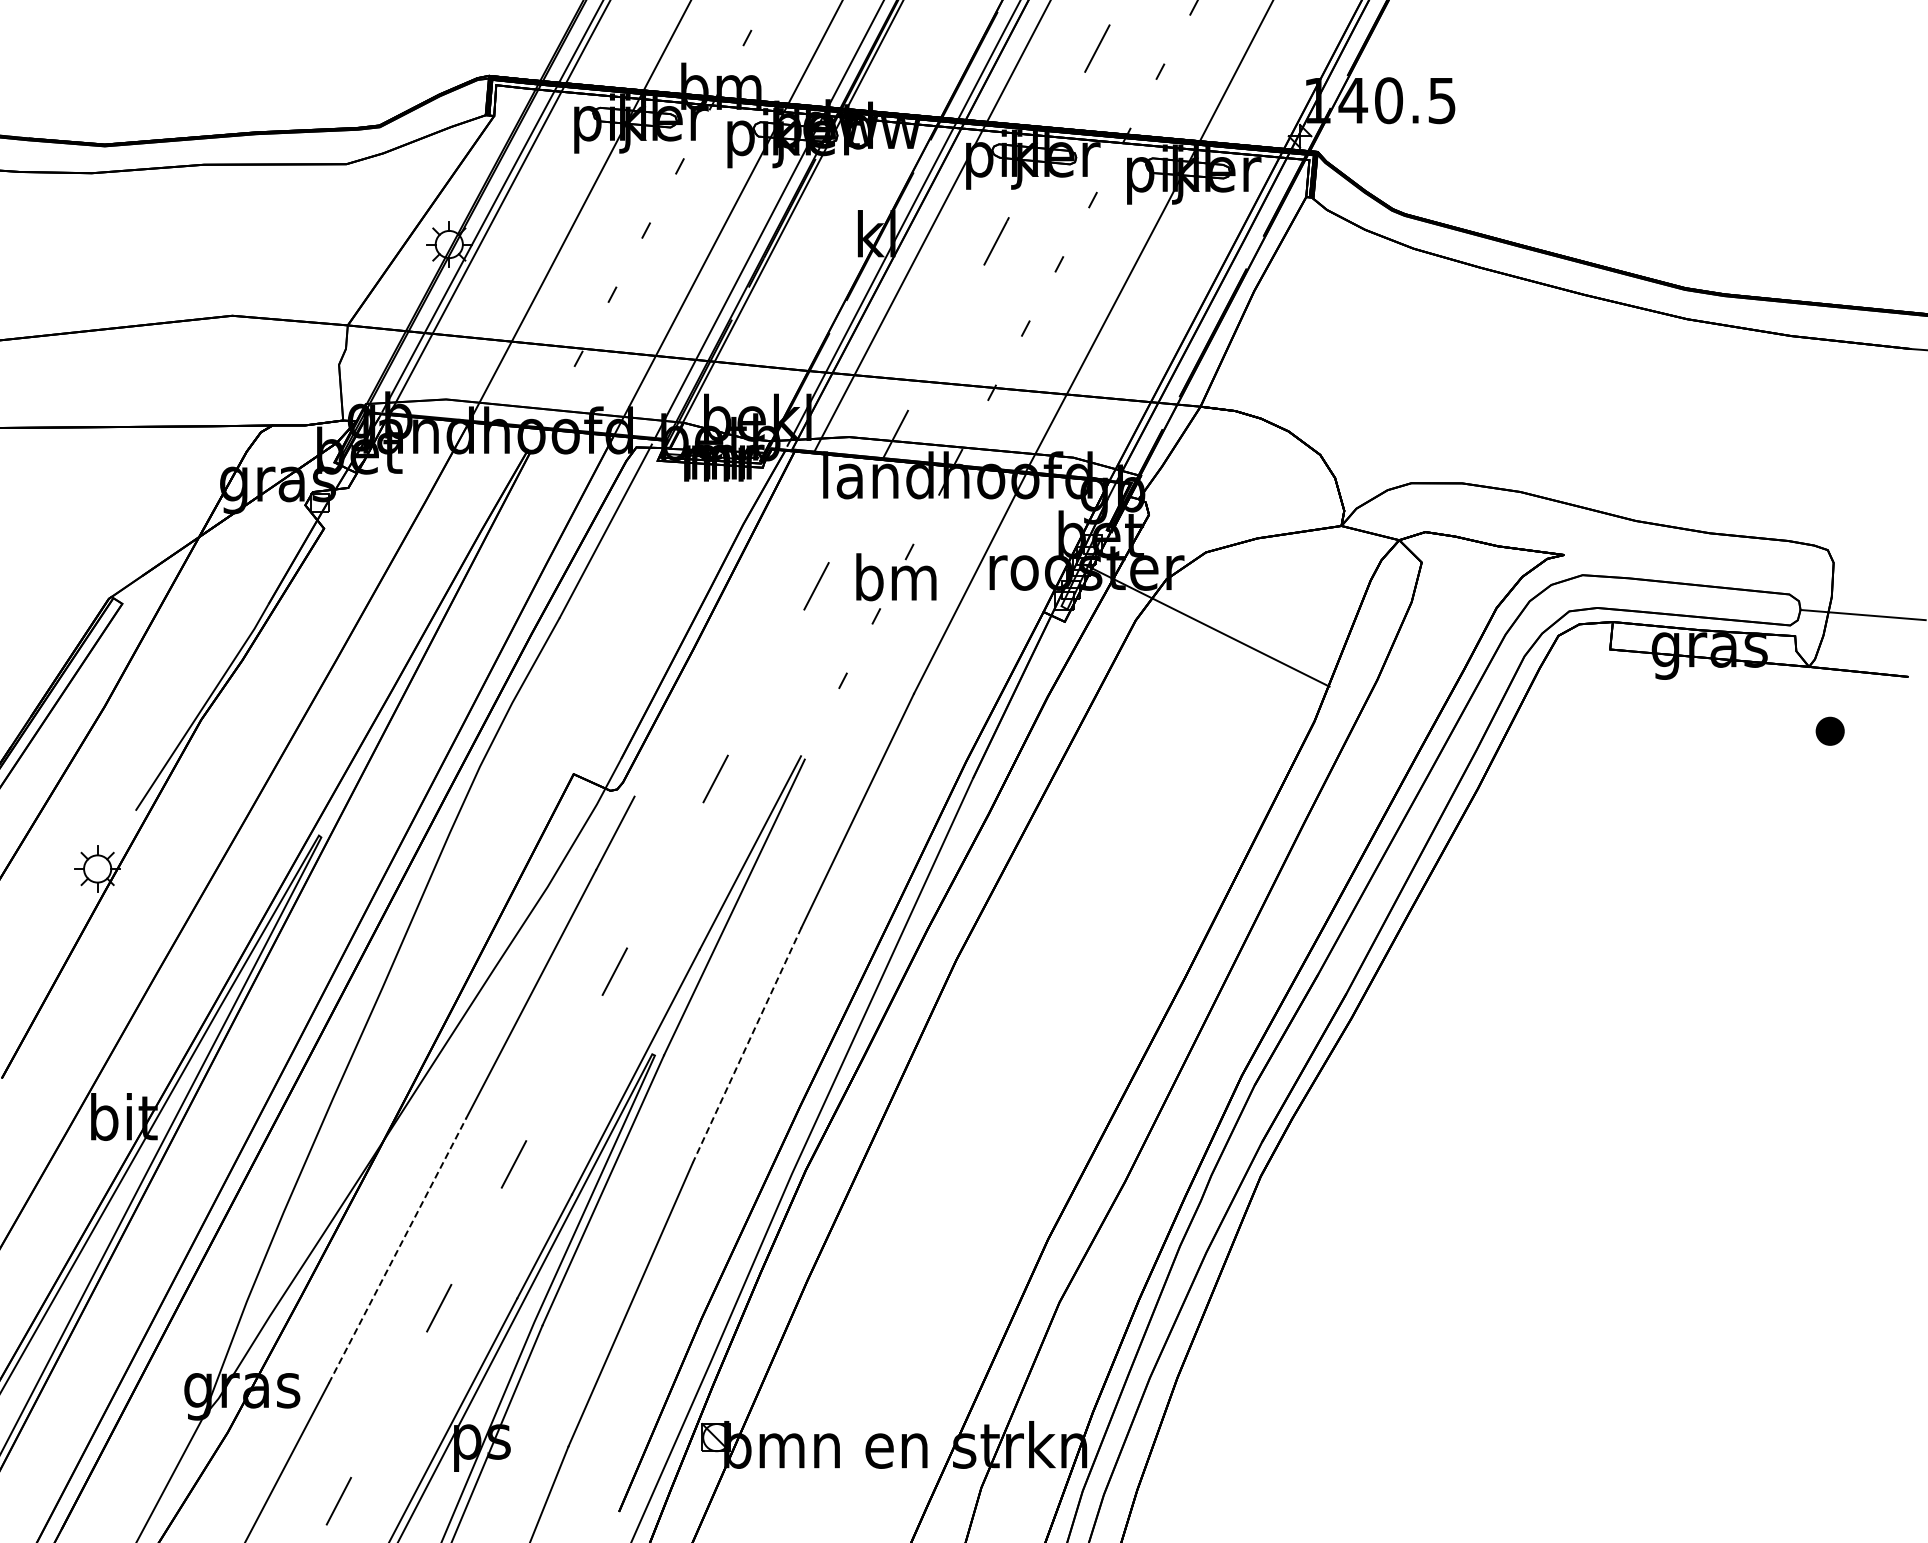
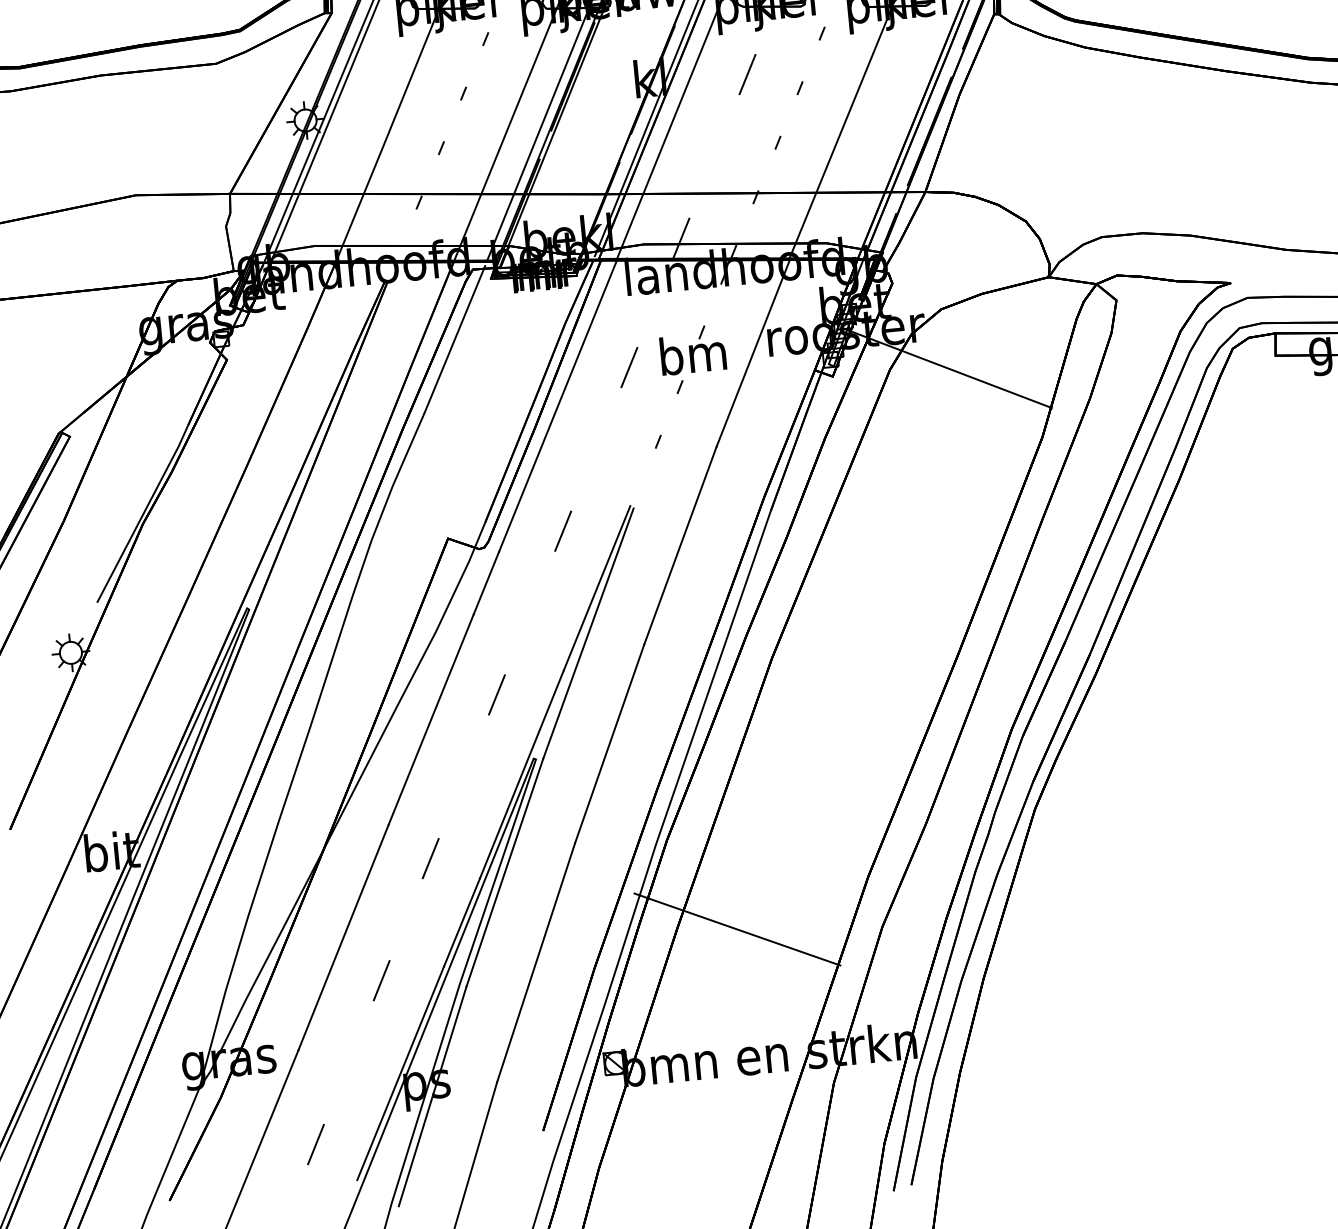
line: (724, 624) -> (558, 405), added
line: (747, 1045) -> (609, 744), dashed -> solid
line: (397, 1250) -> (343, 937), dashed -> solid
line: (881, 1287) -> (737, 928), added

